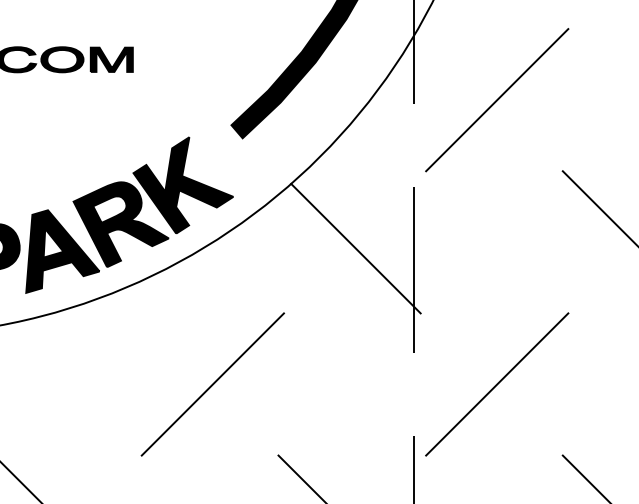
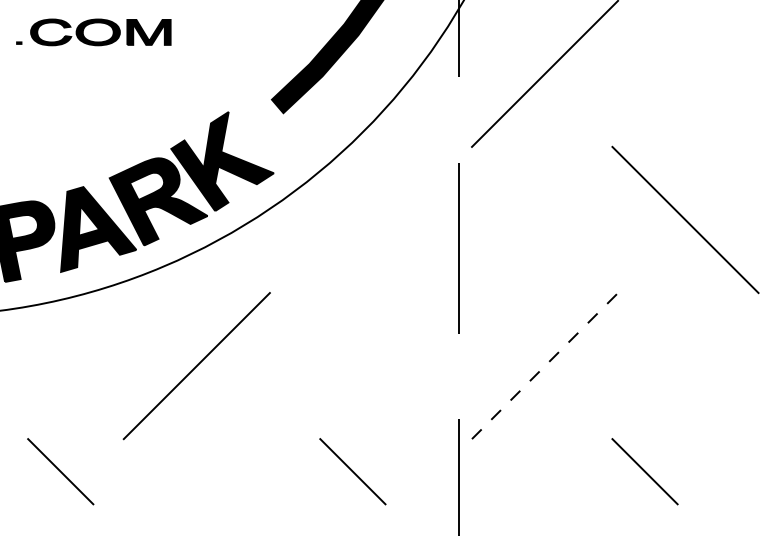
line: (355, 248) -> (399, 226), removed
line: (497, 383) -> (545, 365), solid -> dashed
line: (212, 384) -> (196, 366), moved

